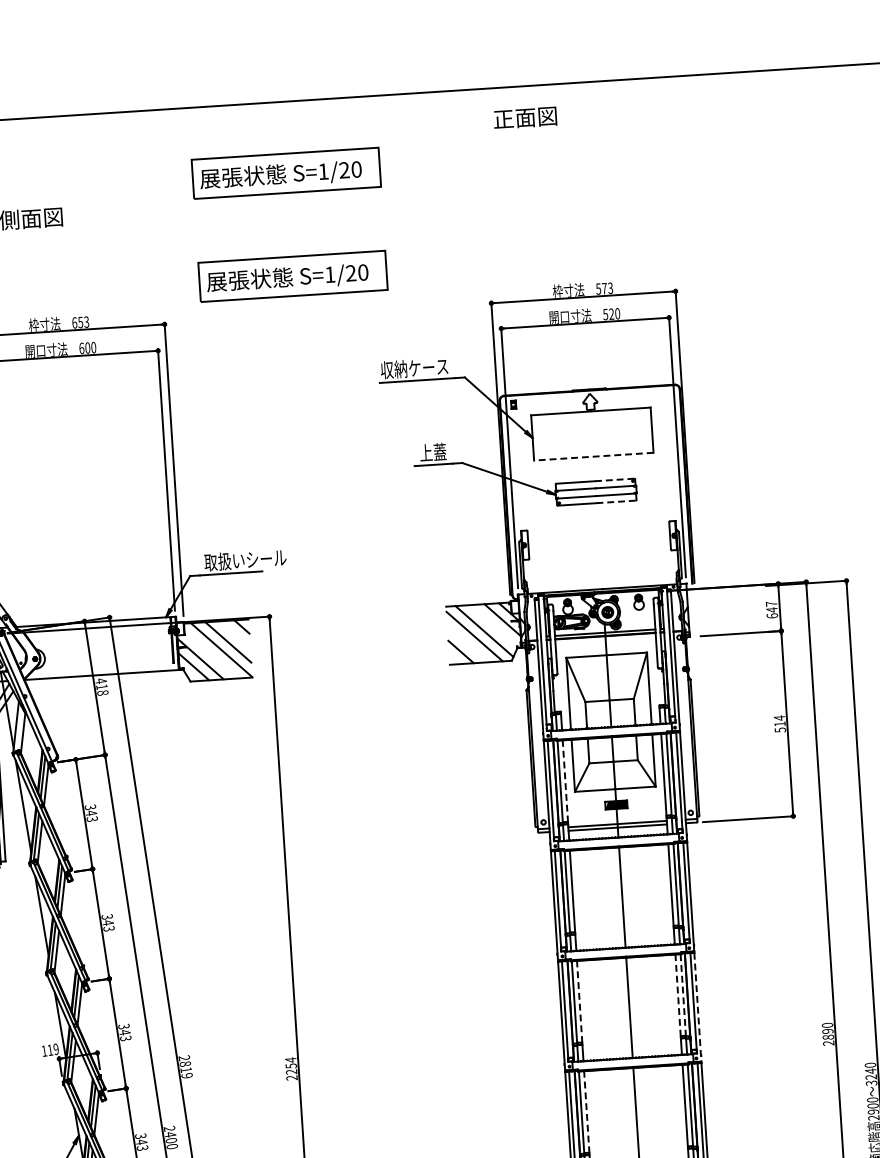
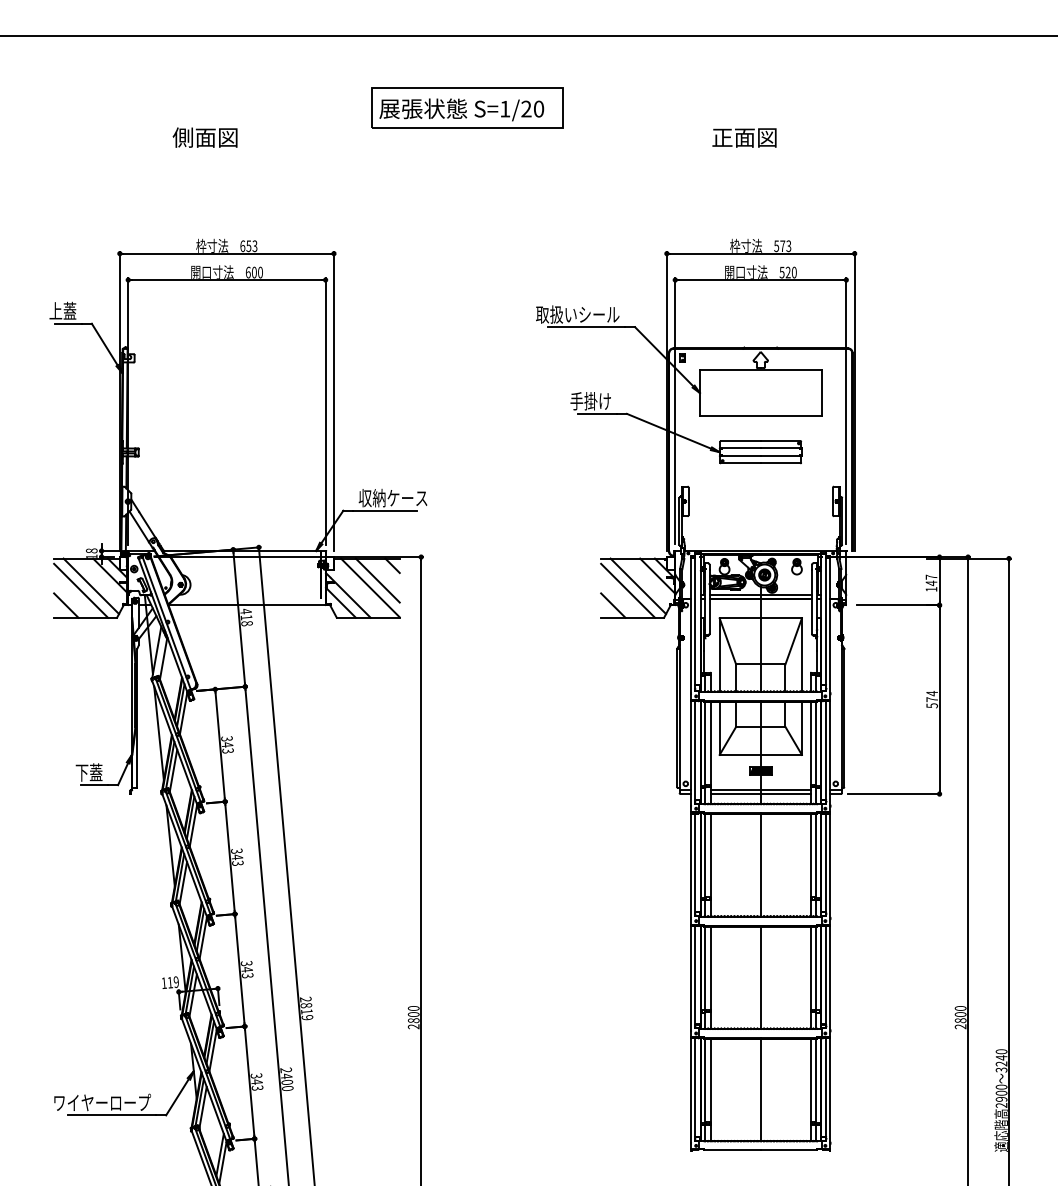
text: (525, 117) -> (744, 137), moved
part: (293, 275) -> (467, 212), removed
text: (407, 368) -> (577, 314), 収納ケース -> 取扱いシール
text: (425, 453) -> (590, 401), 上蓋 -> 手掛け
line: (593, 457) -> (760, 416), dashed -> solid
line: (614, 480) -> (780, 441), dashed -> solid
line: (616, 501) -> (780, 463), dashed -> solid
text: (245, 559) -> (400, 497), 取扱いシール -> 収納ケース
text: (772, 615) -> (931, 588), 647 -> 147
text: (779, 724) -> (931, 699), 514 -> 574
line: (565, 781) -> (710, 743), dashed -> solid
line: (677, 995) -> (810, 968), dashed -> solid
line: (683, 995) -> (816, 968), dashed -> solid
line: (579, 1002) -> (710, 968), dashed -> solid
line: (698, 1008) -> (830, 982), dashed -> solid
text: (827, 1031) -> (960, 1014), 2890 -> 2800
text: (290, 1066) -> (413, 1014), 2254 -> 2800
line: (586, 1111) -> (710, 1080), dashed -> solid

